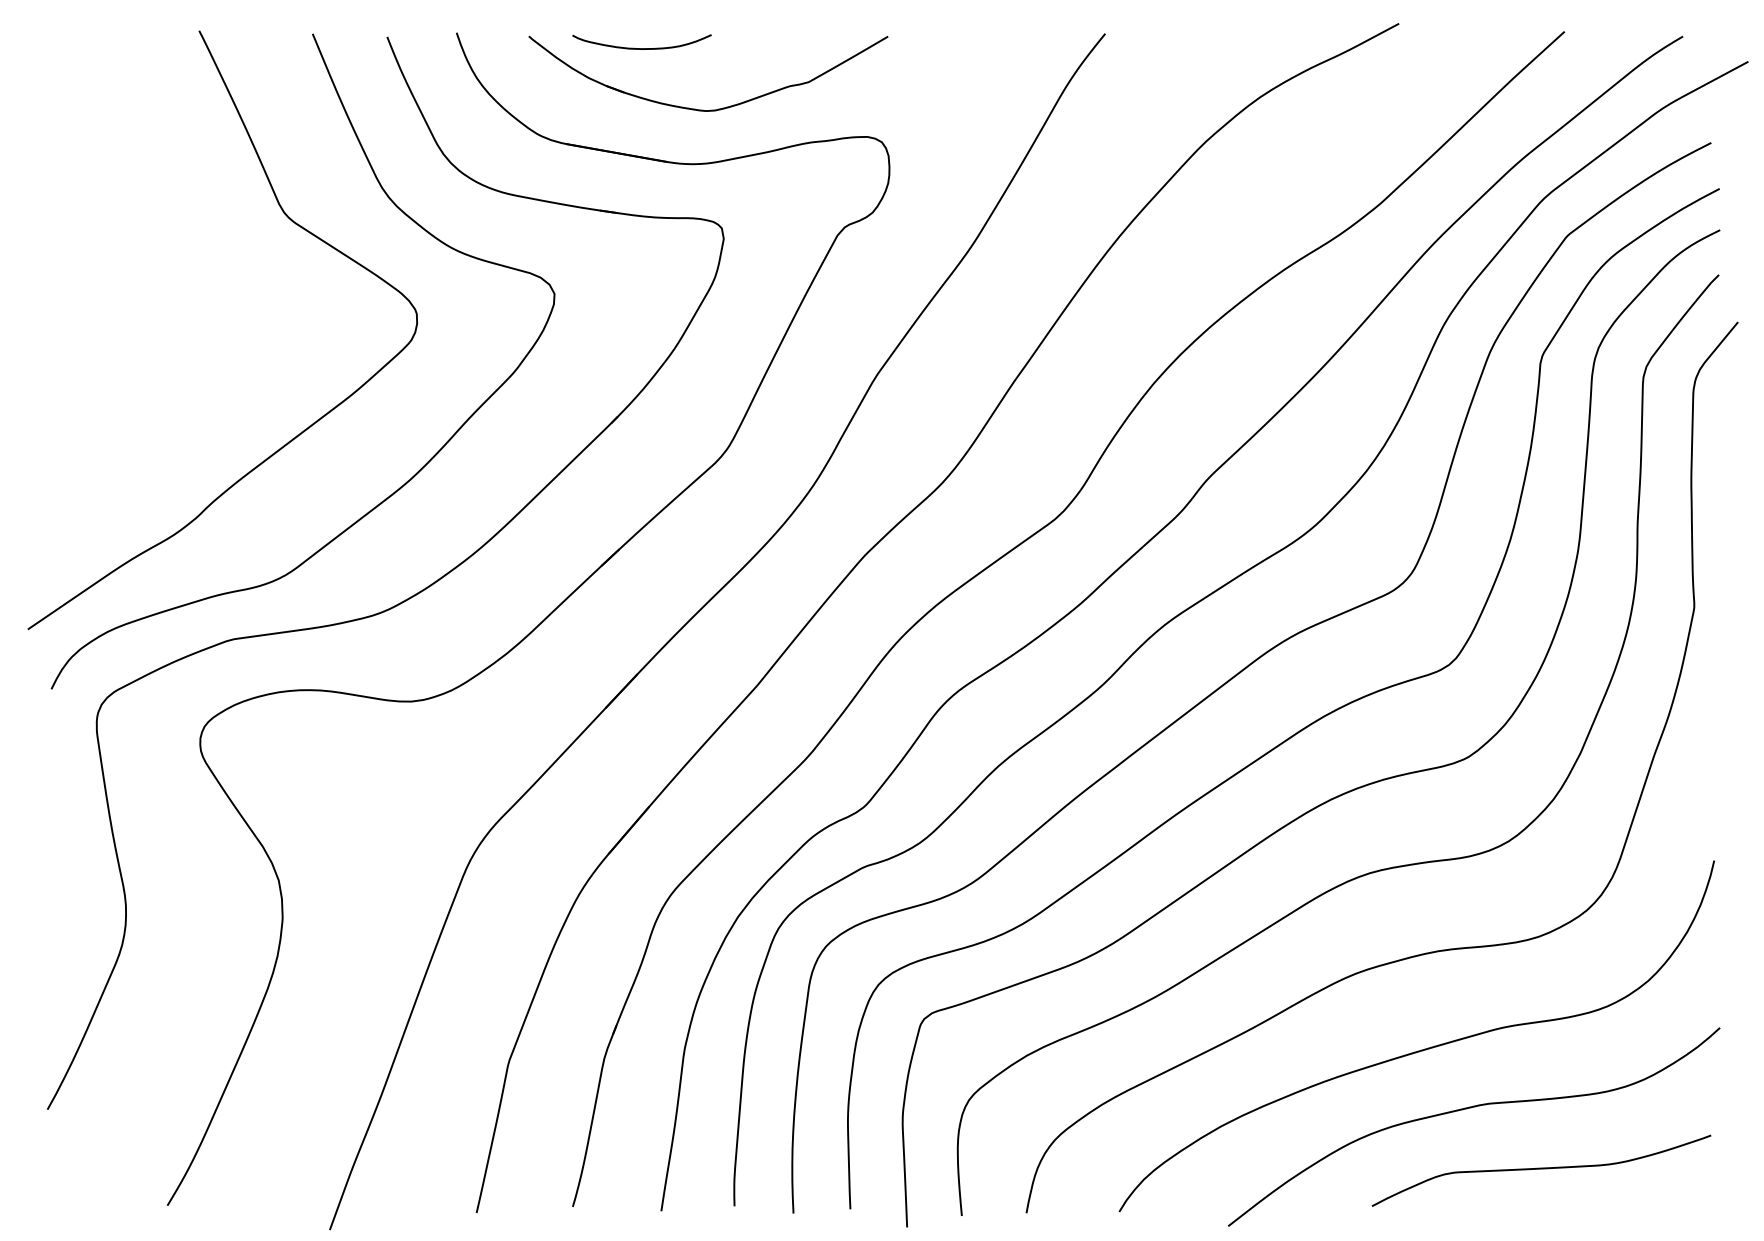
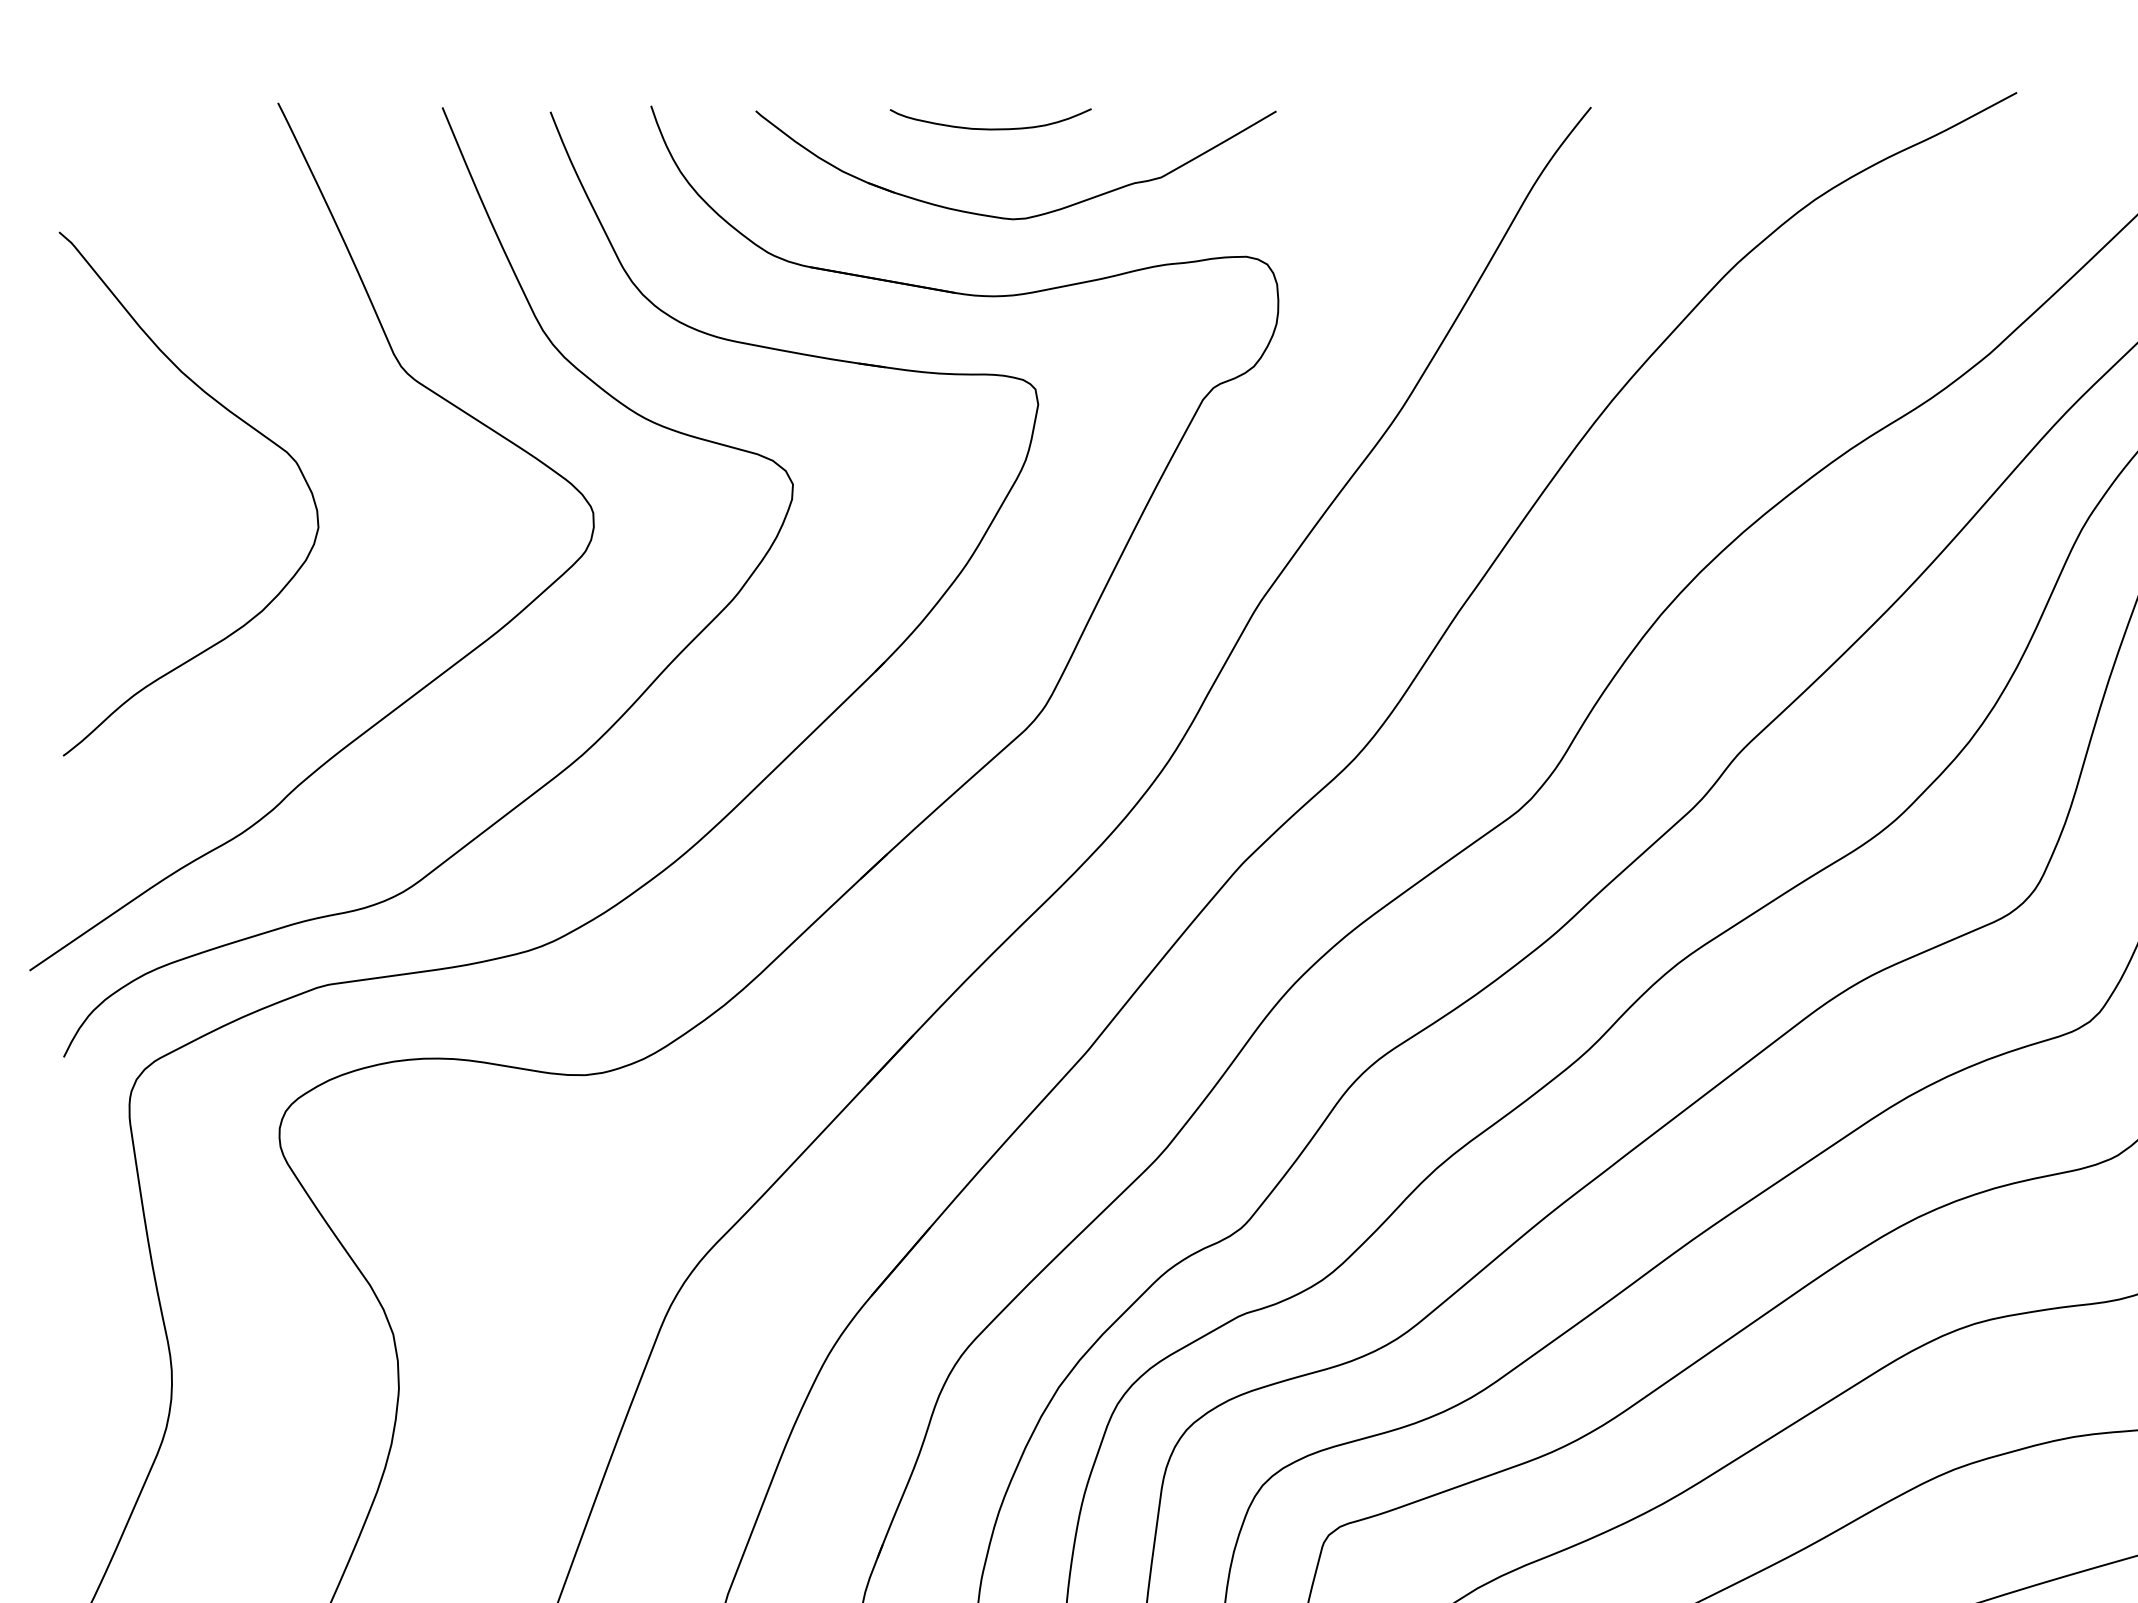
curve: (641, 48) -> (989, 128), moved
curve: (173, 250) -> (240, 421), added

